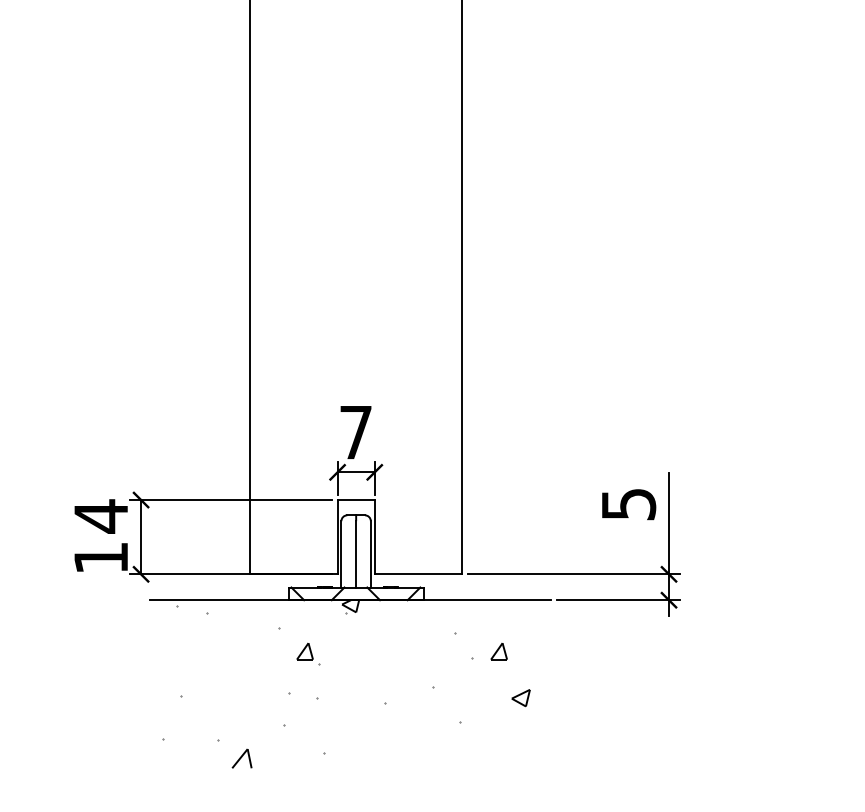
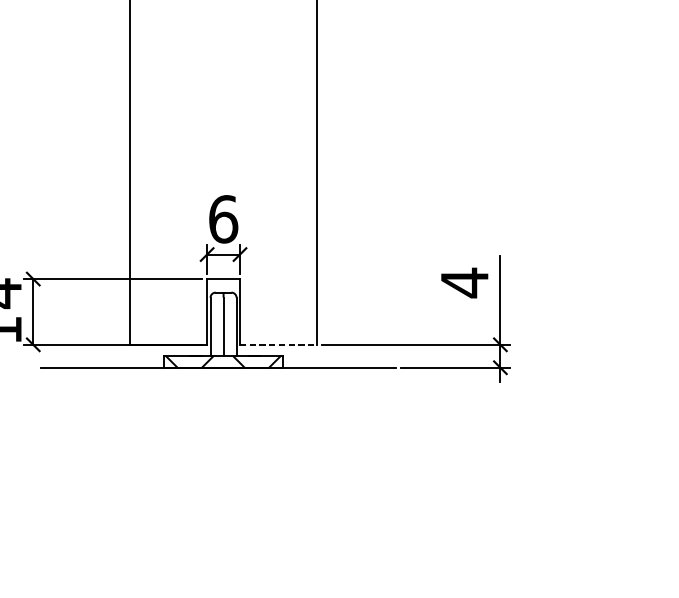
text: (356, 432) -> (223, 219), 7 -> 6
text: (629, 504) -> (465, 283), 5 -> 4
line: (418, 574) -> (278, 344), solid -> dashed
hatch: (346, 684) -> (215, 442), removed

